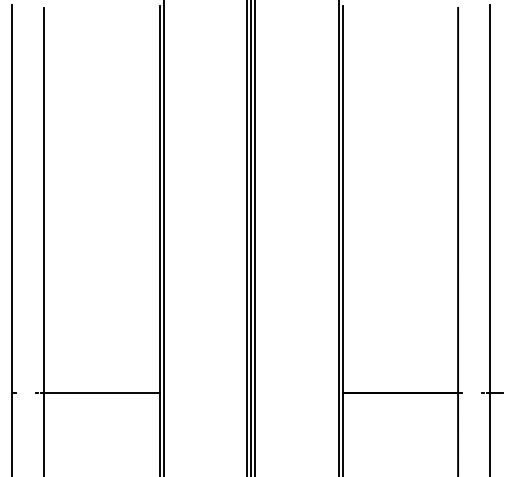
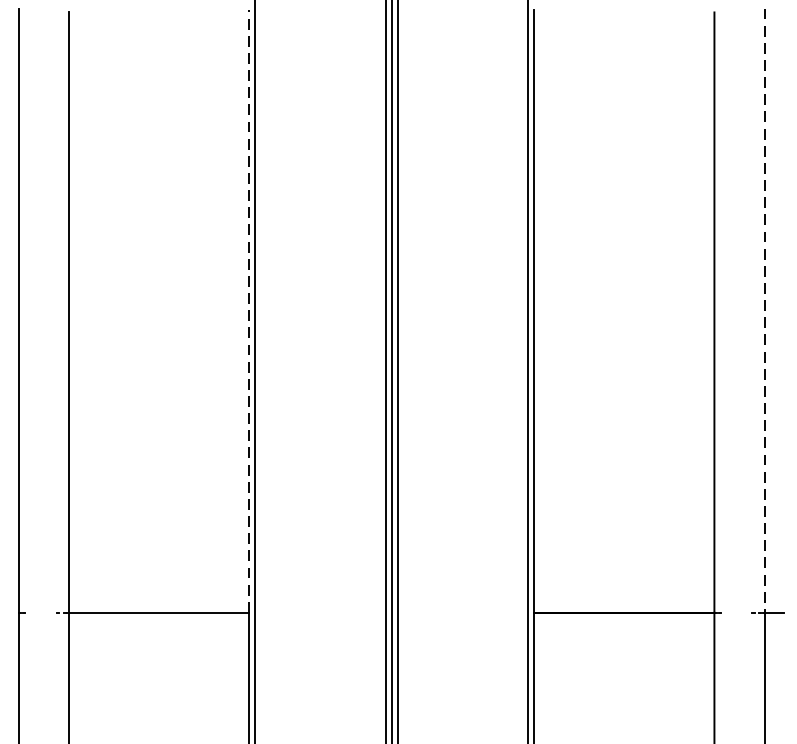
line: (159, 199) -> (248, 311), solid -> dashed
line: (490, 199) -> (764, 311), solid -> dashed

